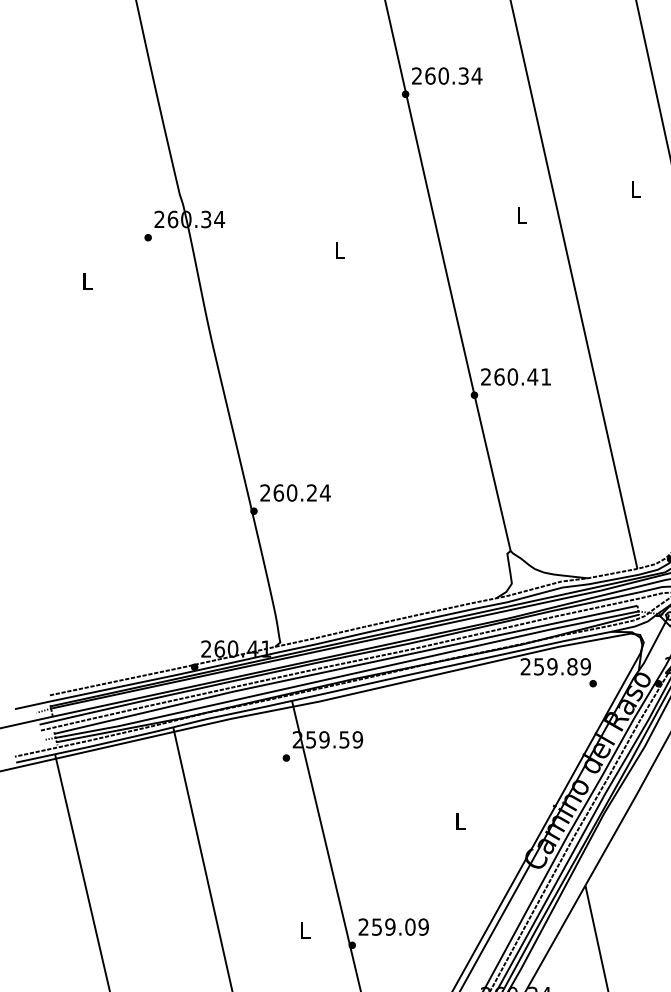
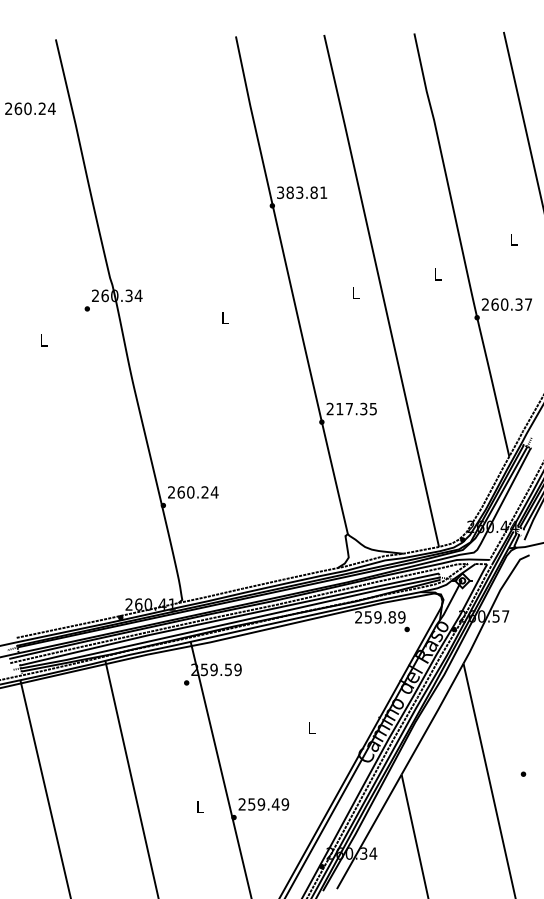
text: (447, 75) -> (302, 192), 260.34 -> 383.81
text: (522, 376) -> (356, 408), 260.41 -> 217.35
text: (409, 927) -> (275, 804), 259.09 -> 259.49

